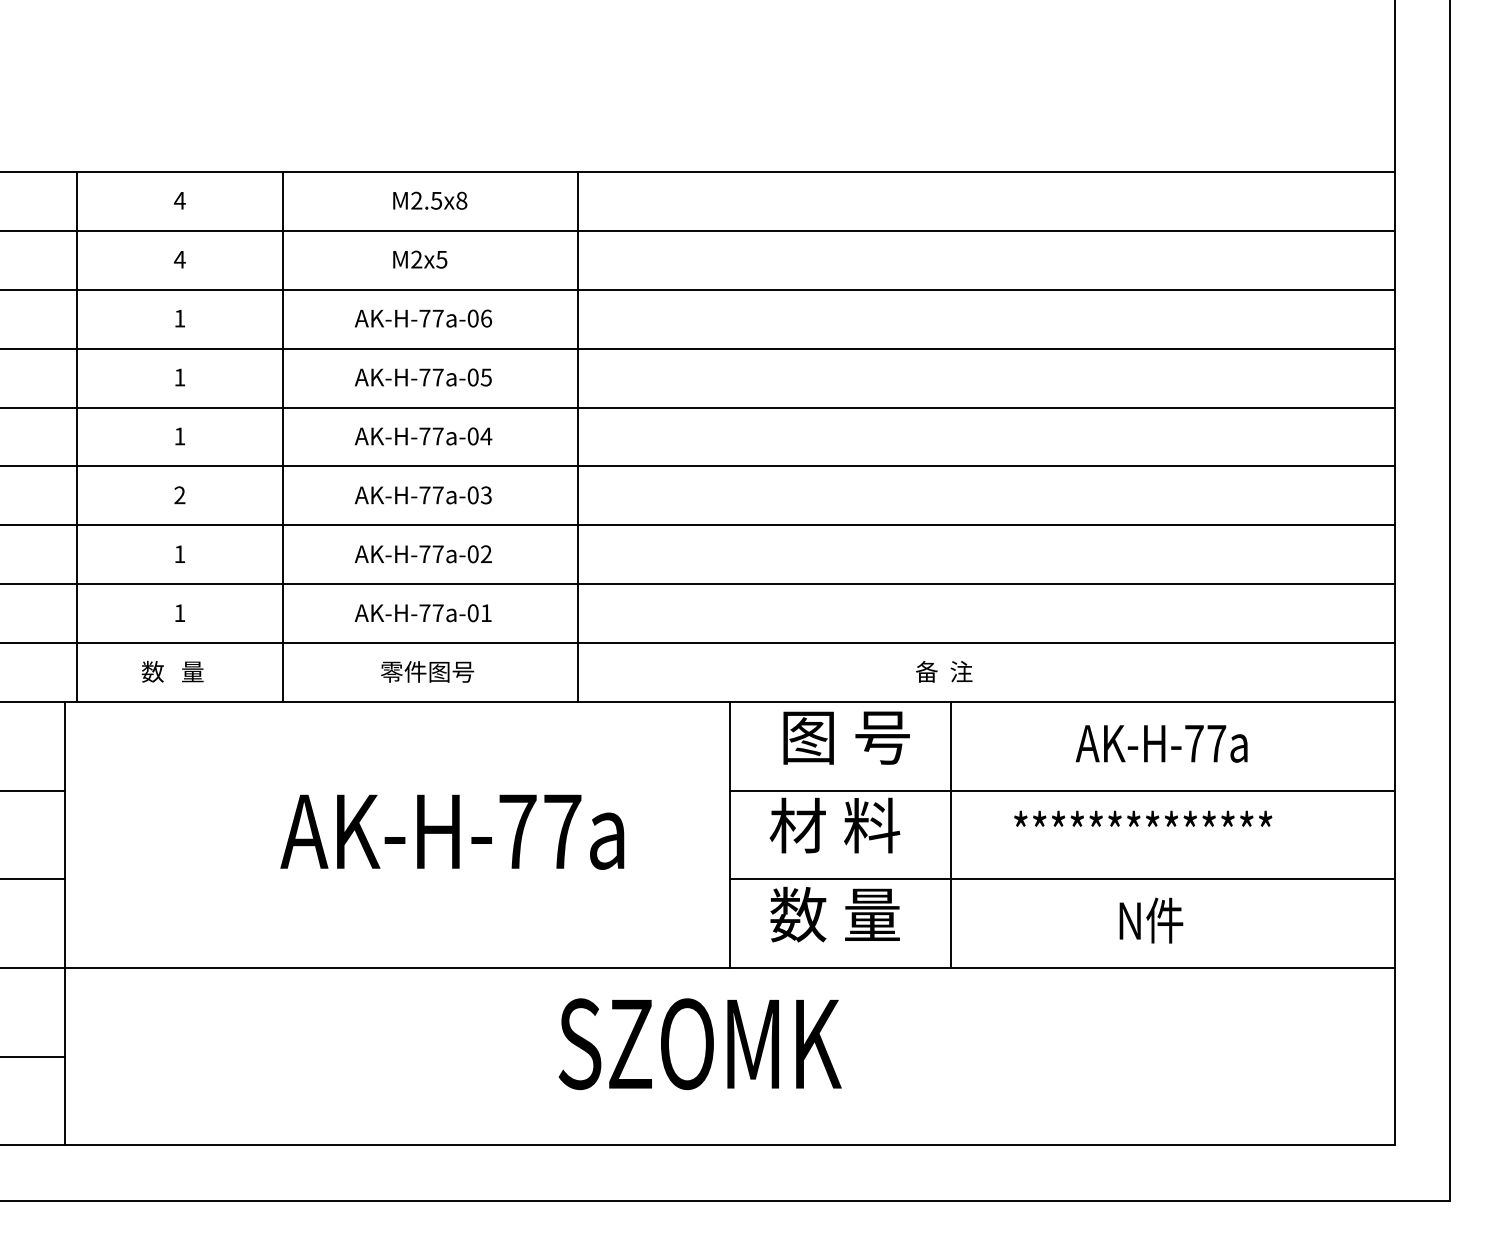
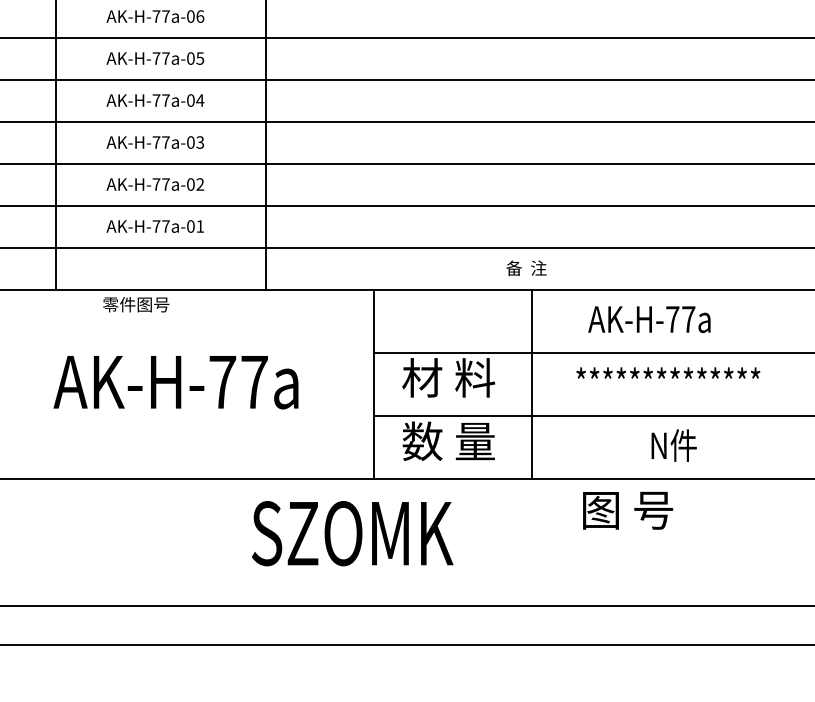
text: (427, 671) -> (136, 304), moved
text: (846, 737) -> (627, 510), moved
text: (1161, 743) -> (649, 319), moved

